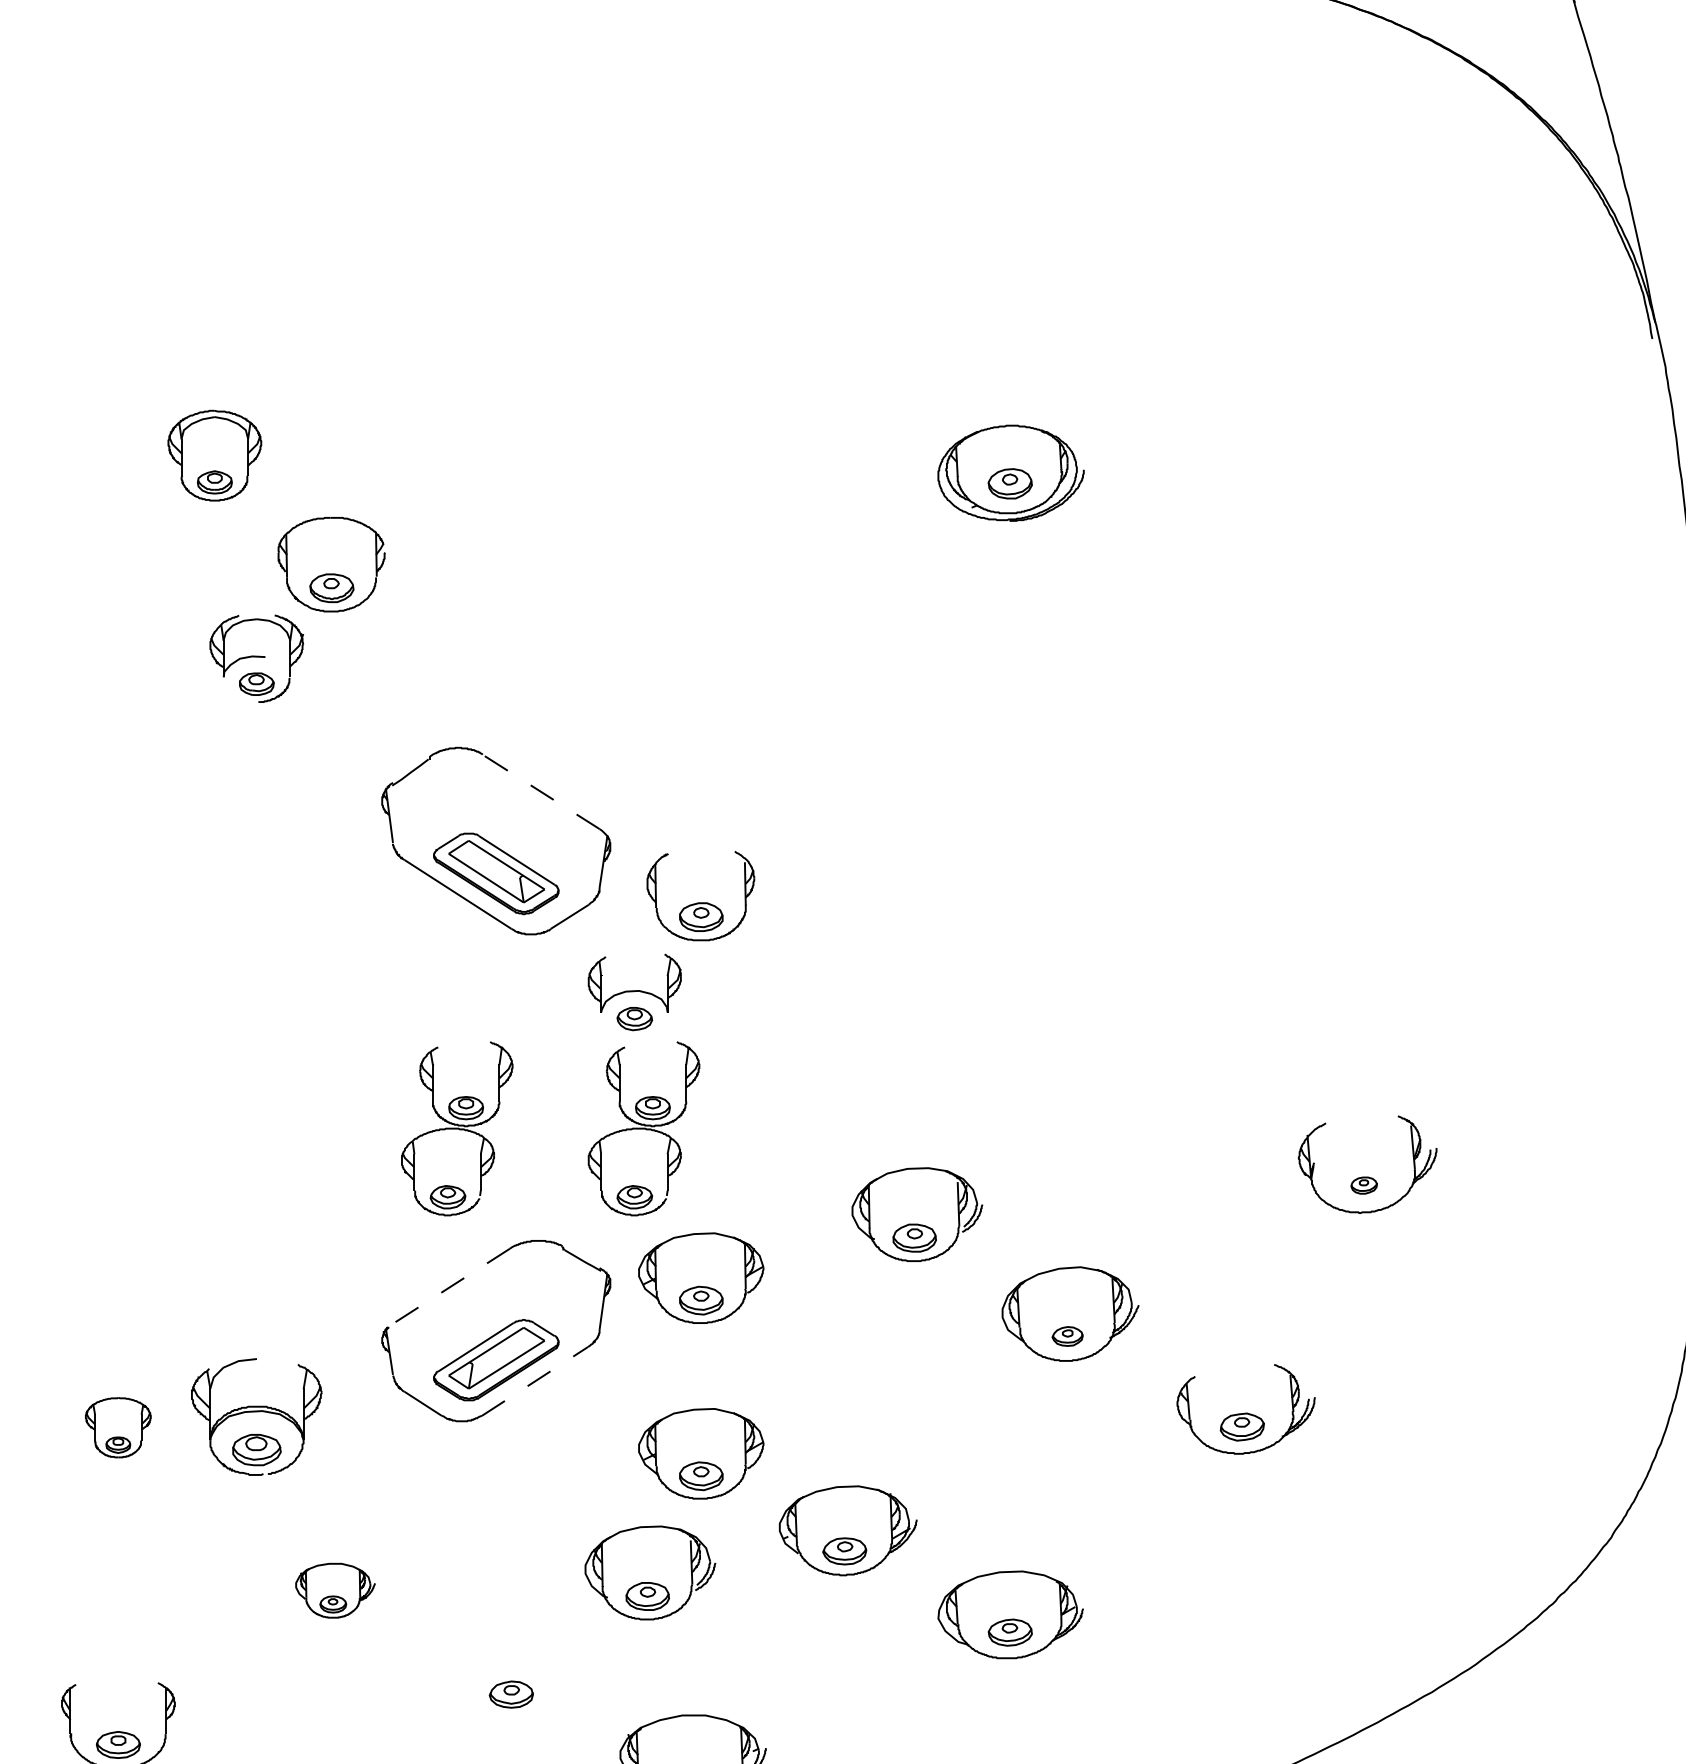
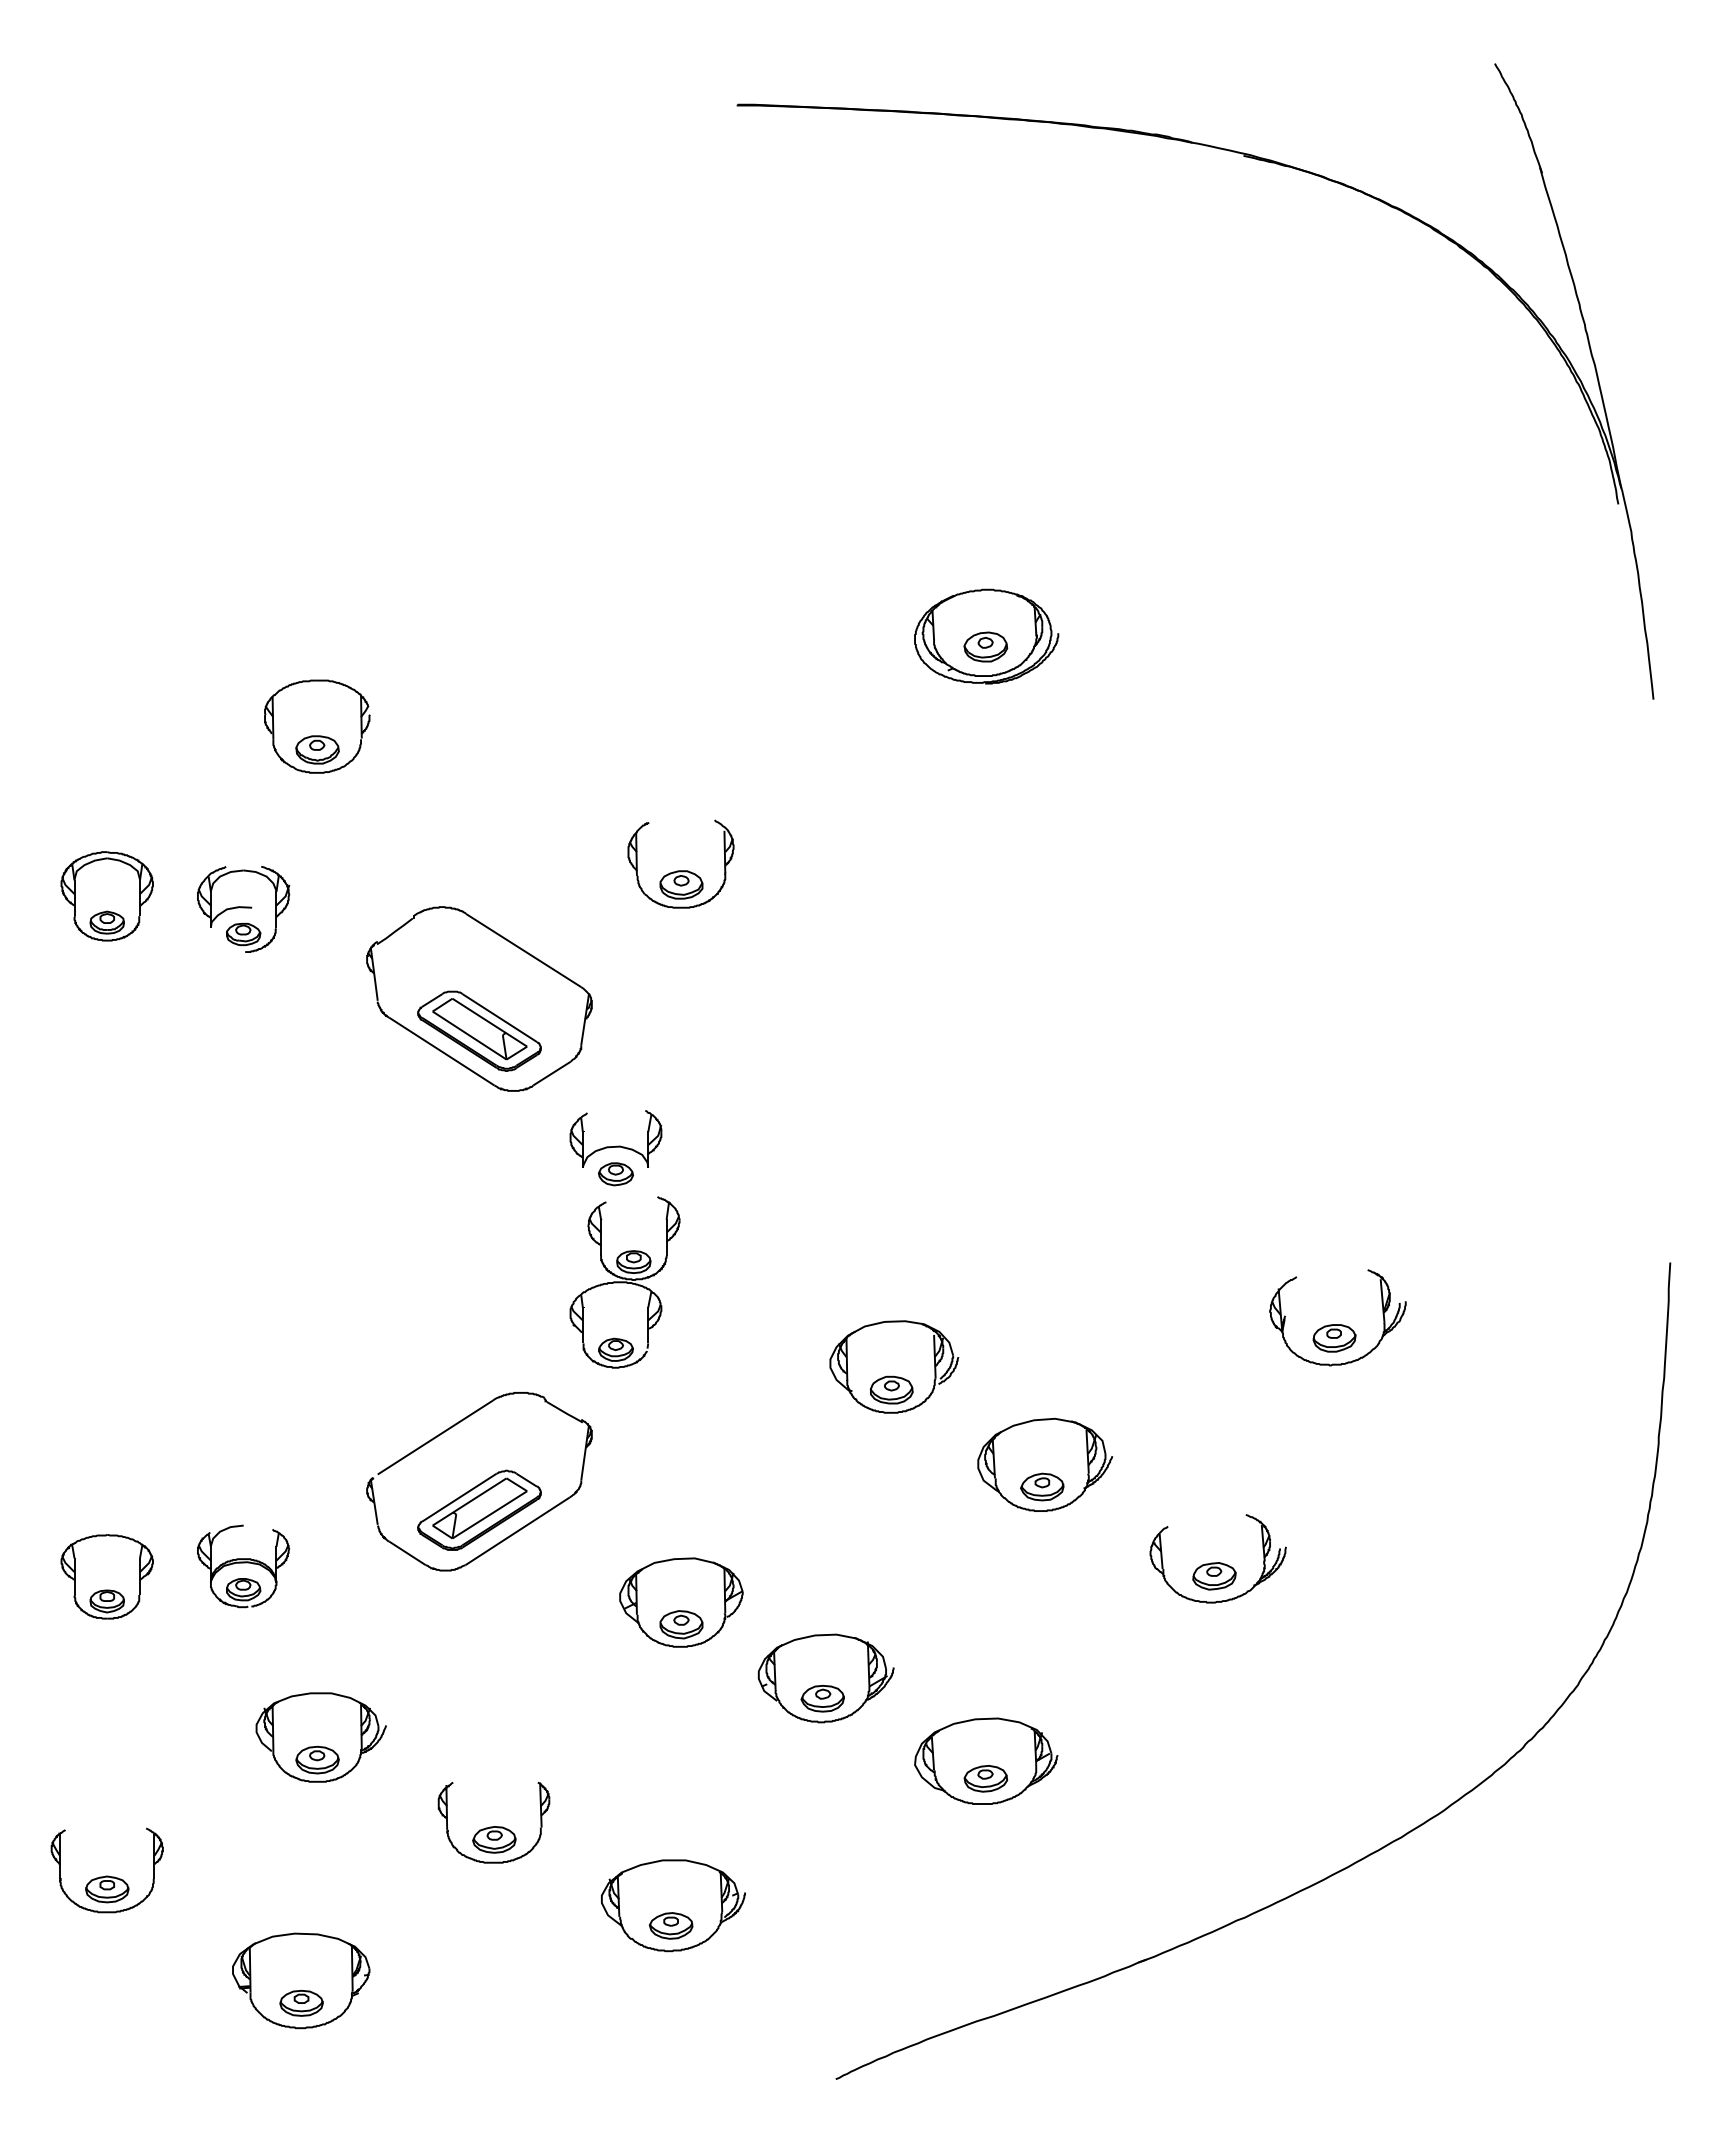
part: (214, 455) -> (106, 896), moved
part: (256, 658) -> (243, 909), moved
line: (540, 791) -> (523, 950), dashed -> solid
part: (700, 902) -> (680, 870), moved
part: (456, 1128) -> (440, 1282), removed
part: (1364, 1185) -> (1334, 1338), size x1.67
part: (701, 1278) -> (681, 1429), removed
line: (450, 1286) -> (434, 1437), dashed -> solid
part: (1067, 1335) -> (1042, 1486), size x1.43
line: (535, 1381) -> (518, 1531), dashed -> solid
part: (256, 1417) -> (243, 1566), size x0.71
part: (117, 1427) -> (106, 1576), size x1.43
part: (650, 1572) -> (631, 1719), removed
part: (334, 1590) -> (320, 1737), size x1.67
part: (510, 1716) -> (493, 1861), added

